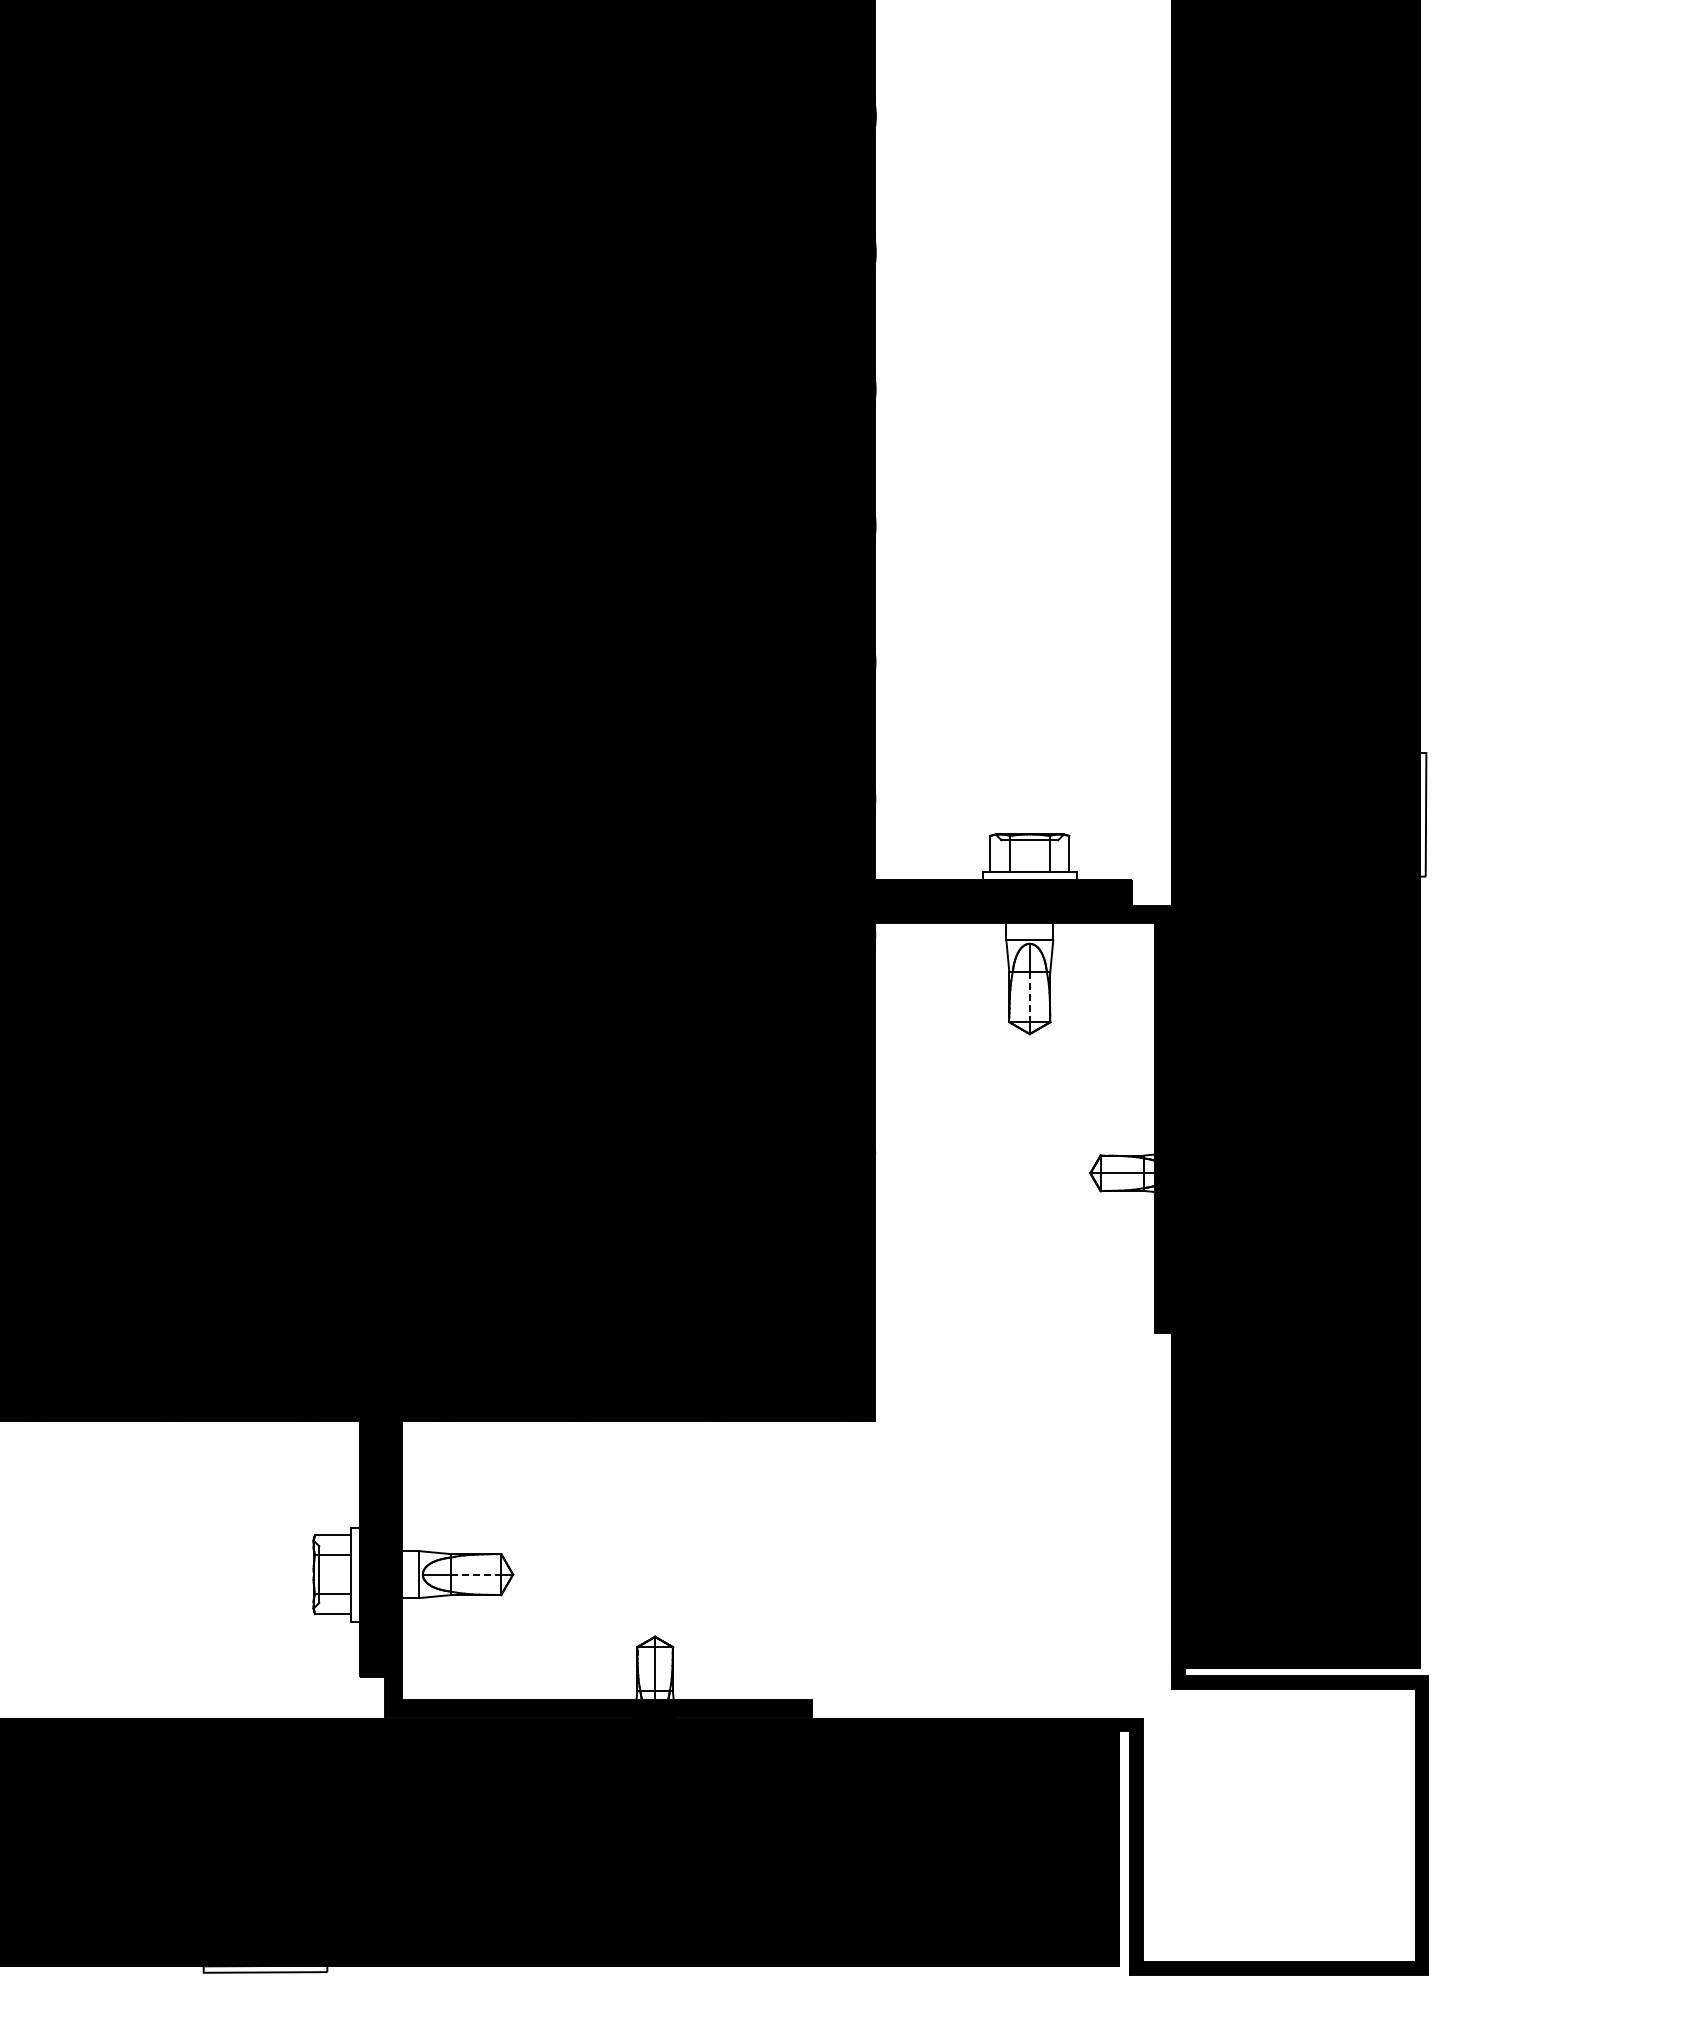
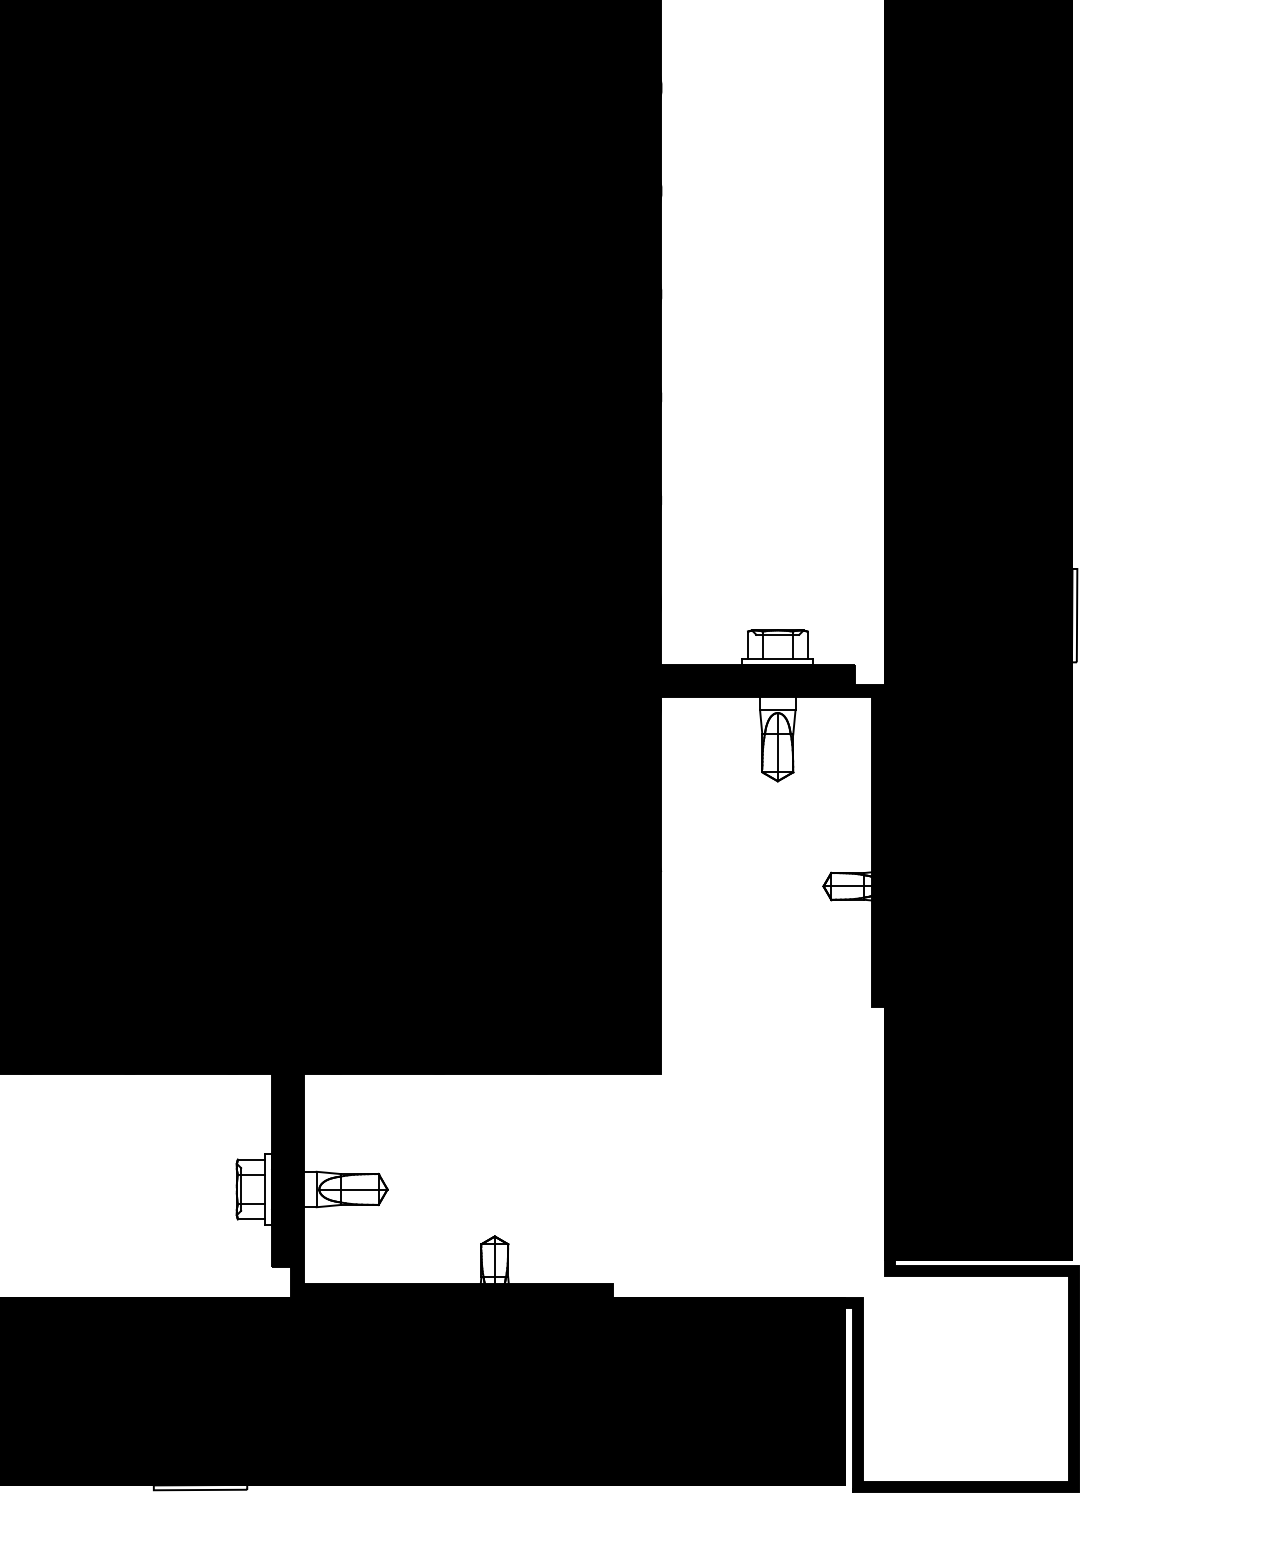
line: (1029, 997) -> (777, 753), dashed -> solid
line: (476, 1574) -> (359, 1189), dashed -> solid

